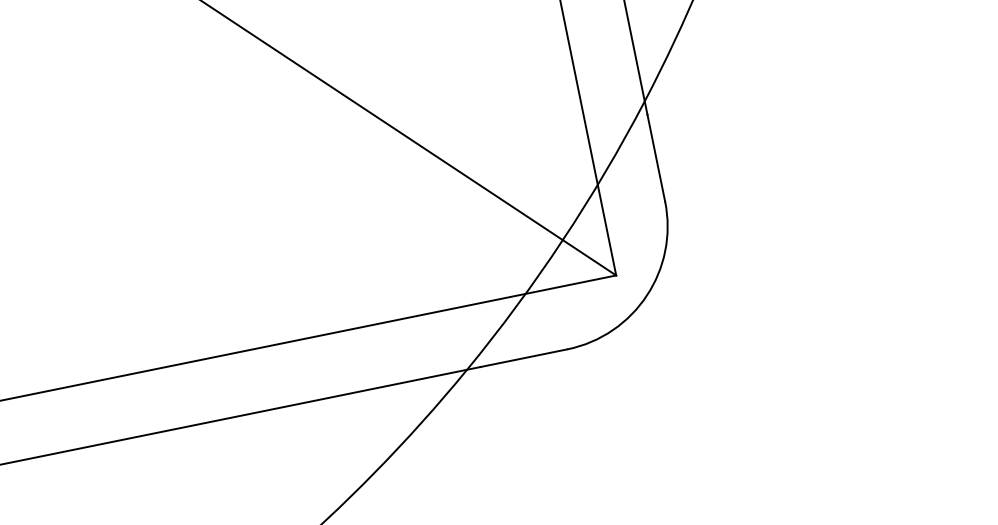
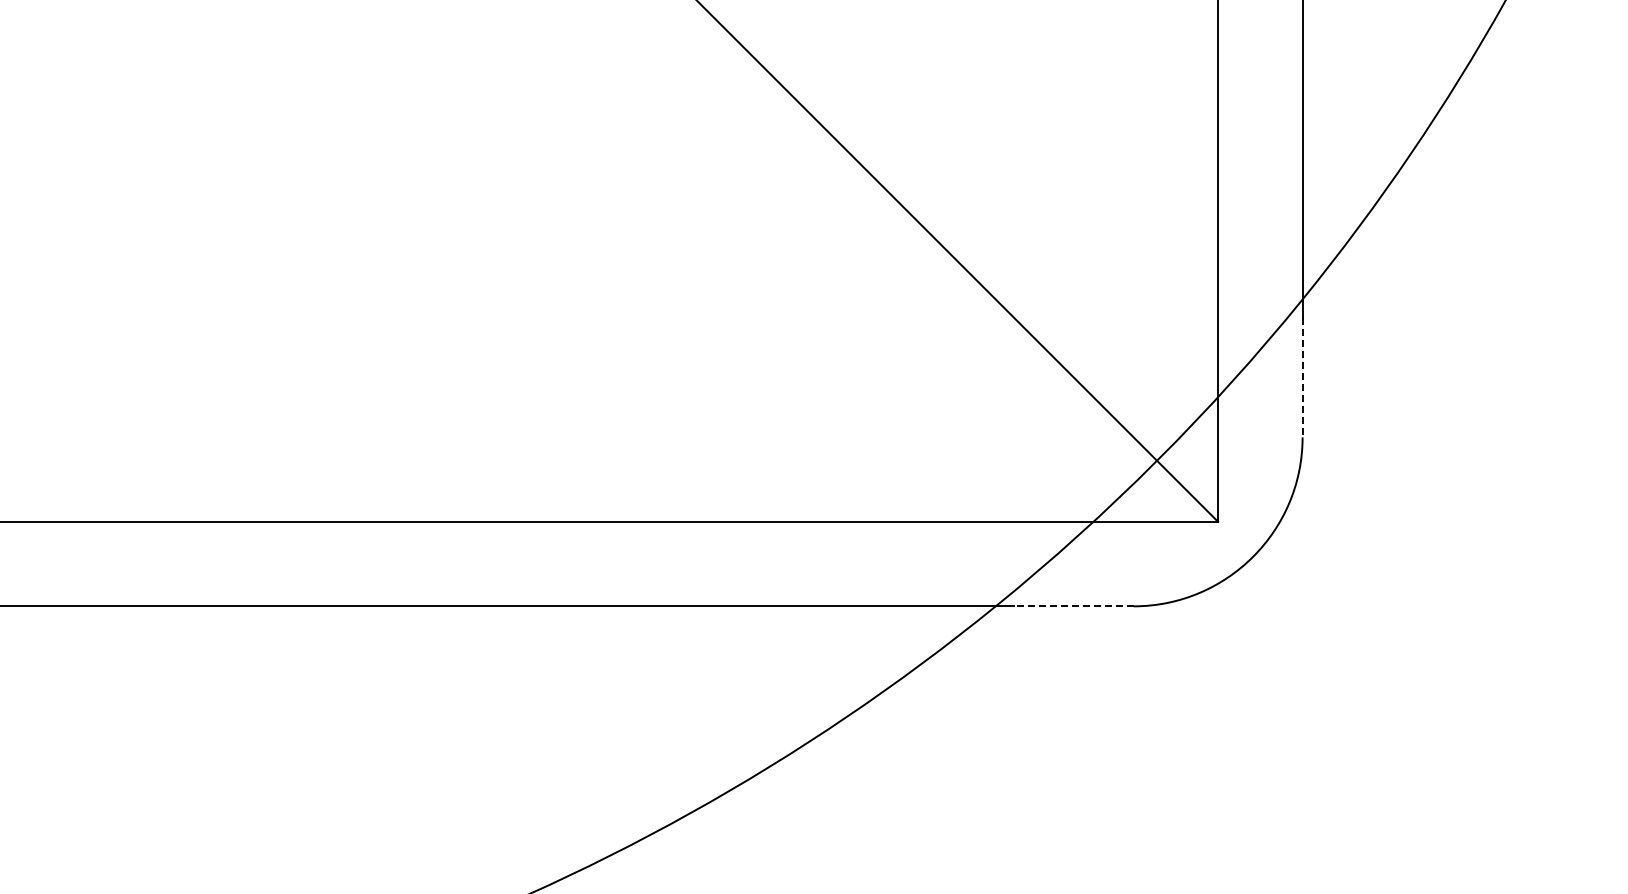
line: (656, 158) -> (1302, 377), solid -> dashed
line: (523, 358) -> (1073, 606), solid -> dashed

